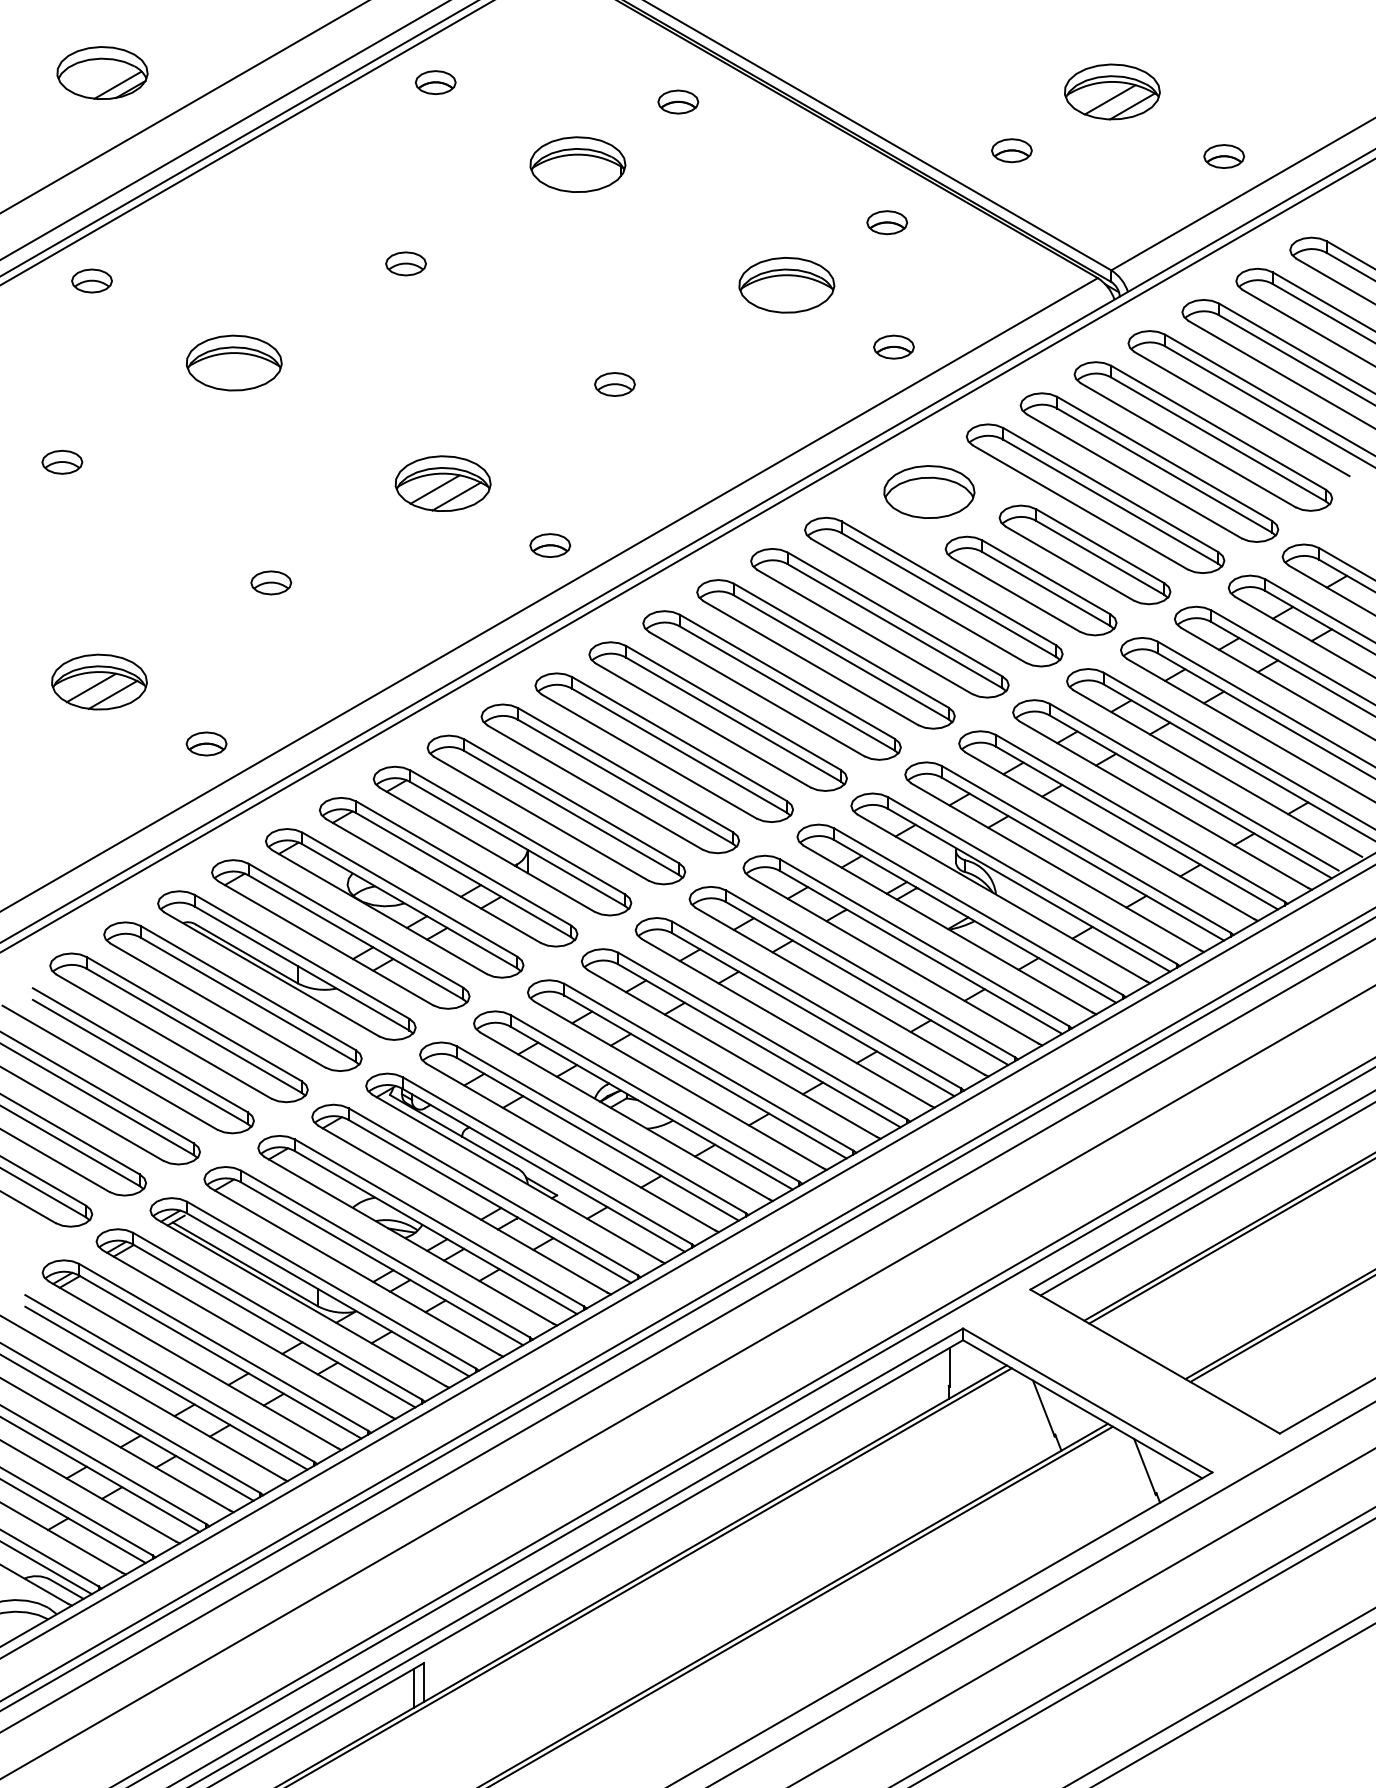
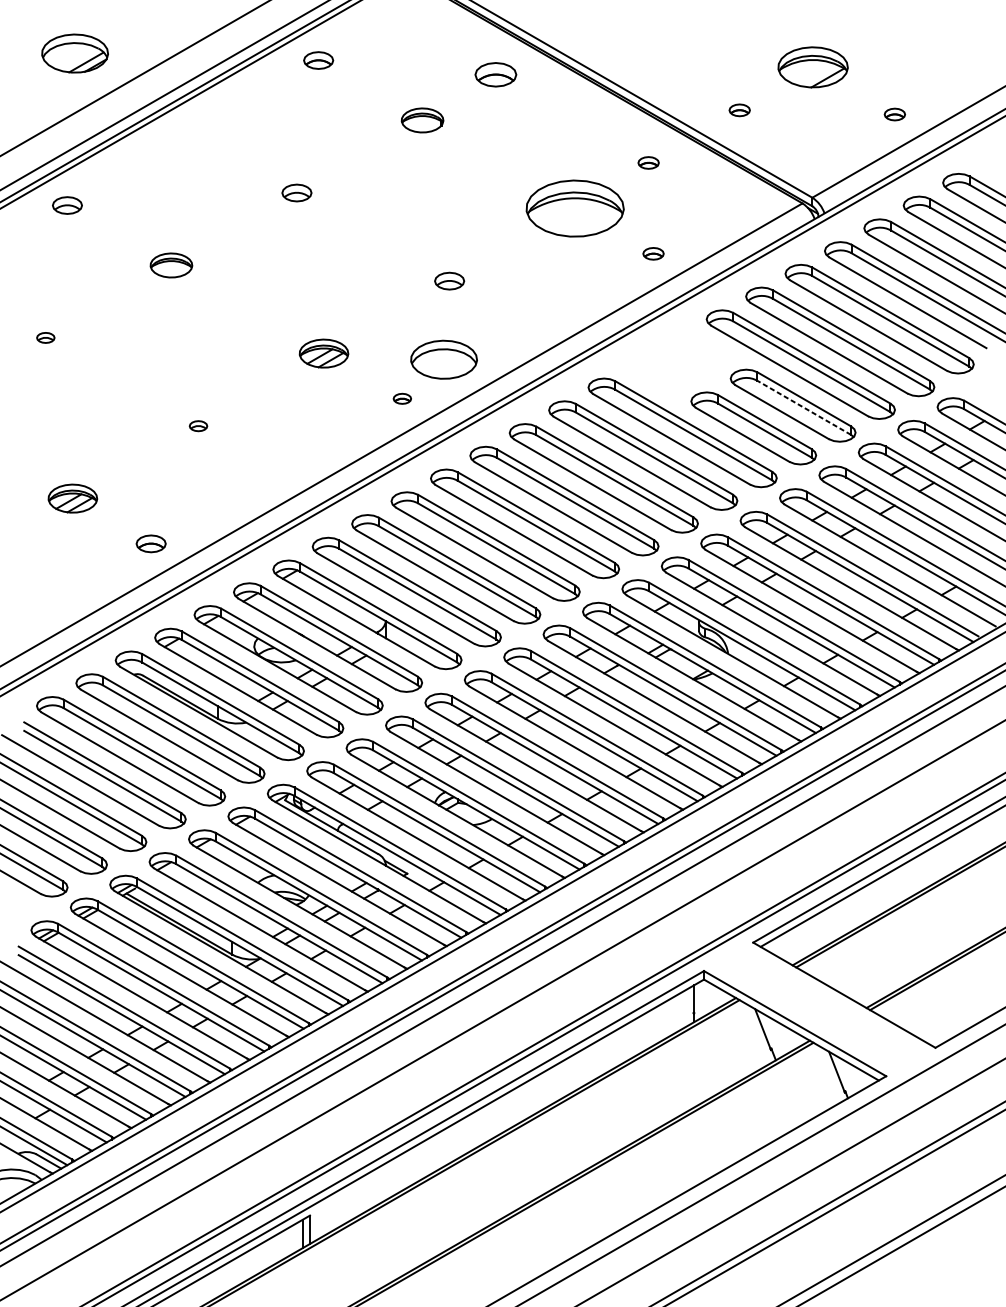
line: (1109, 99) -> (811, 72), removed
part: (678, 101) -> (496, 74), size x1.4
part: (1011, 150) -> (739, 110), size x0.7
part: (1224, 156) -> (895, 114), size x0.7
part: (577, 164) -> (422, 120), size x0.6
part: (887, 222) -> (648, 162), size x0.7
part: (786, 285) -> (574, 208), size x1.4
part: (893, 346) -> (653, 253), size x0.7
part: (234, 362) -> (171, 265), size x0.6
part: (62, 461) -> (45, 337), size x0.6
part: (442, 483) -> (323, 353), size x0.7
part: (929, 491) -> (444, 359), moved
part: (550, 545) -> (402, 398), size x0.6
line: (1100, 557) -> (804, 407), solid -> dashed
part: (271, 582) -> (198, 425), size x0.6
part: (99, 681) -> (72, 498), size x0.7

